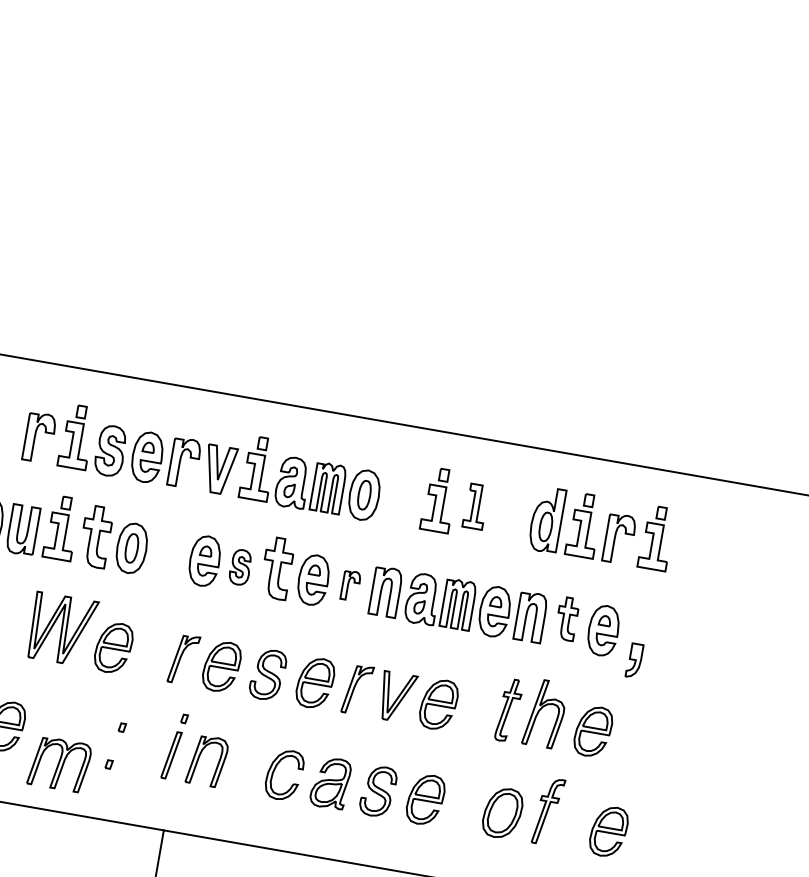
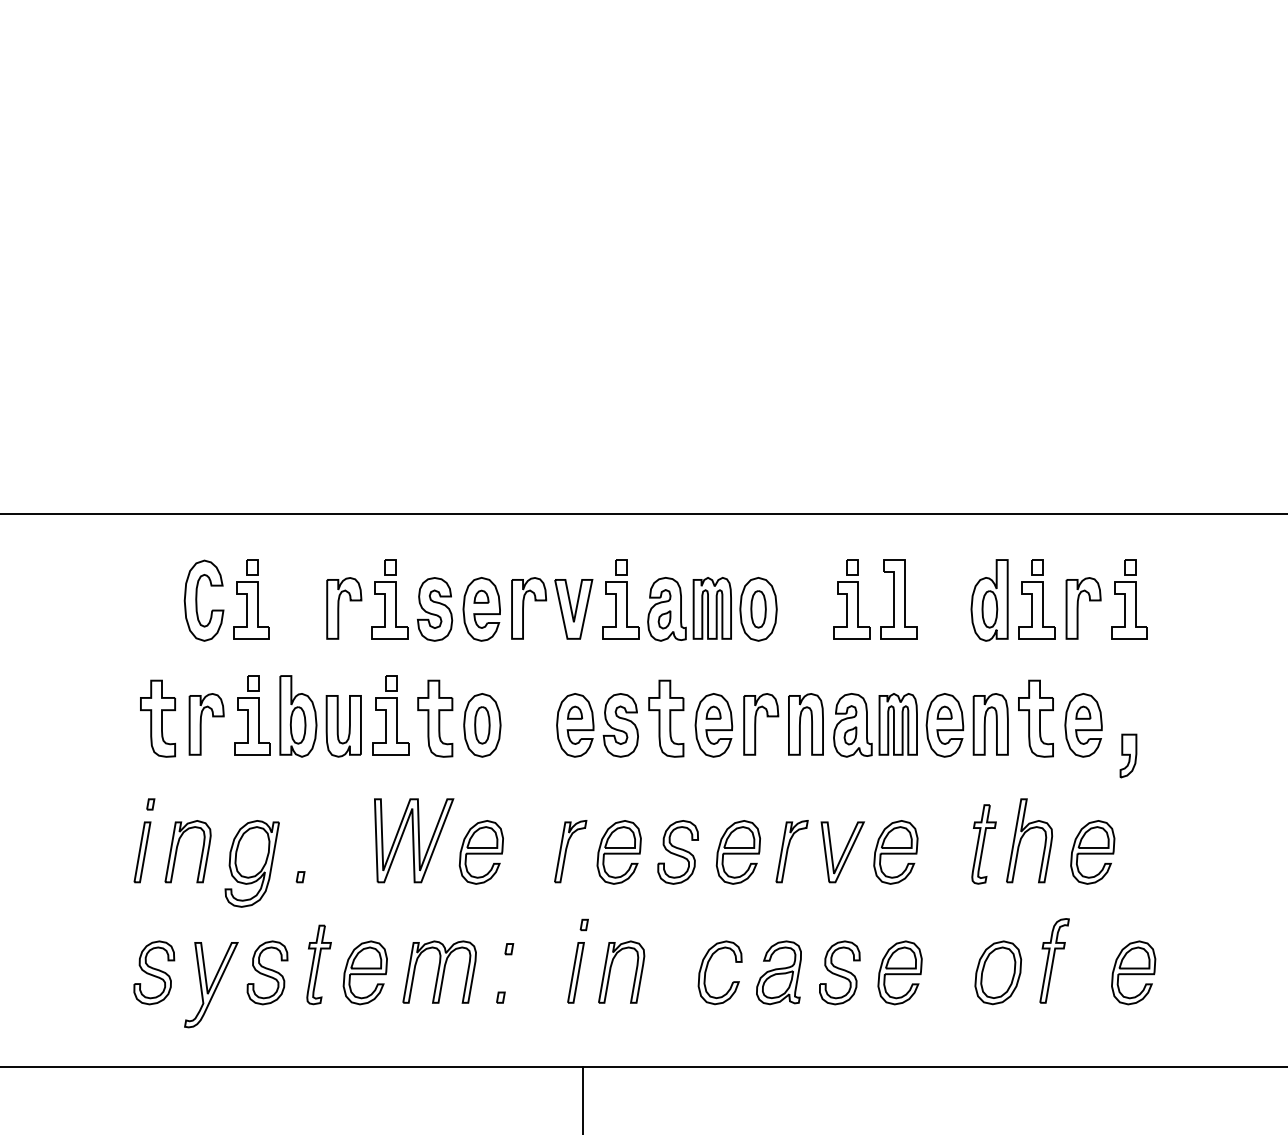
part: (475, 506) -> (898, 599), size x1.43
part: (240, 567) -> (620, 725), size x1.43
part: (350, 585) -> (761, 724), size x1.67
part: (566, 618) -> (1035, 718), size x1.43
part: (59, 763) -> (439, 971), moved

